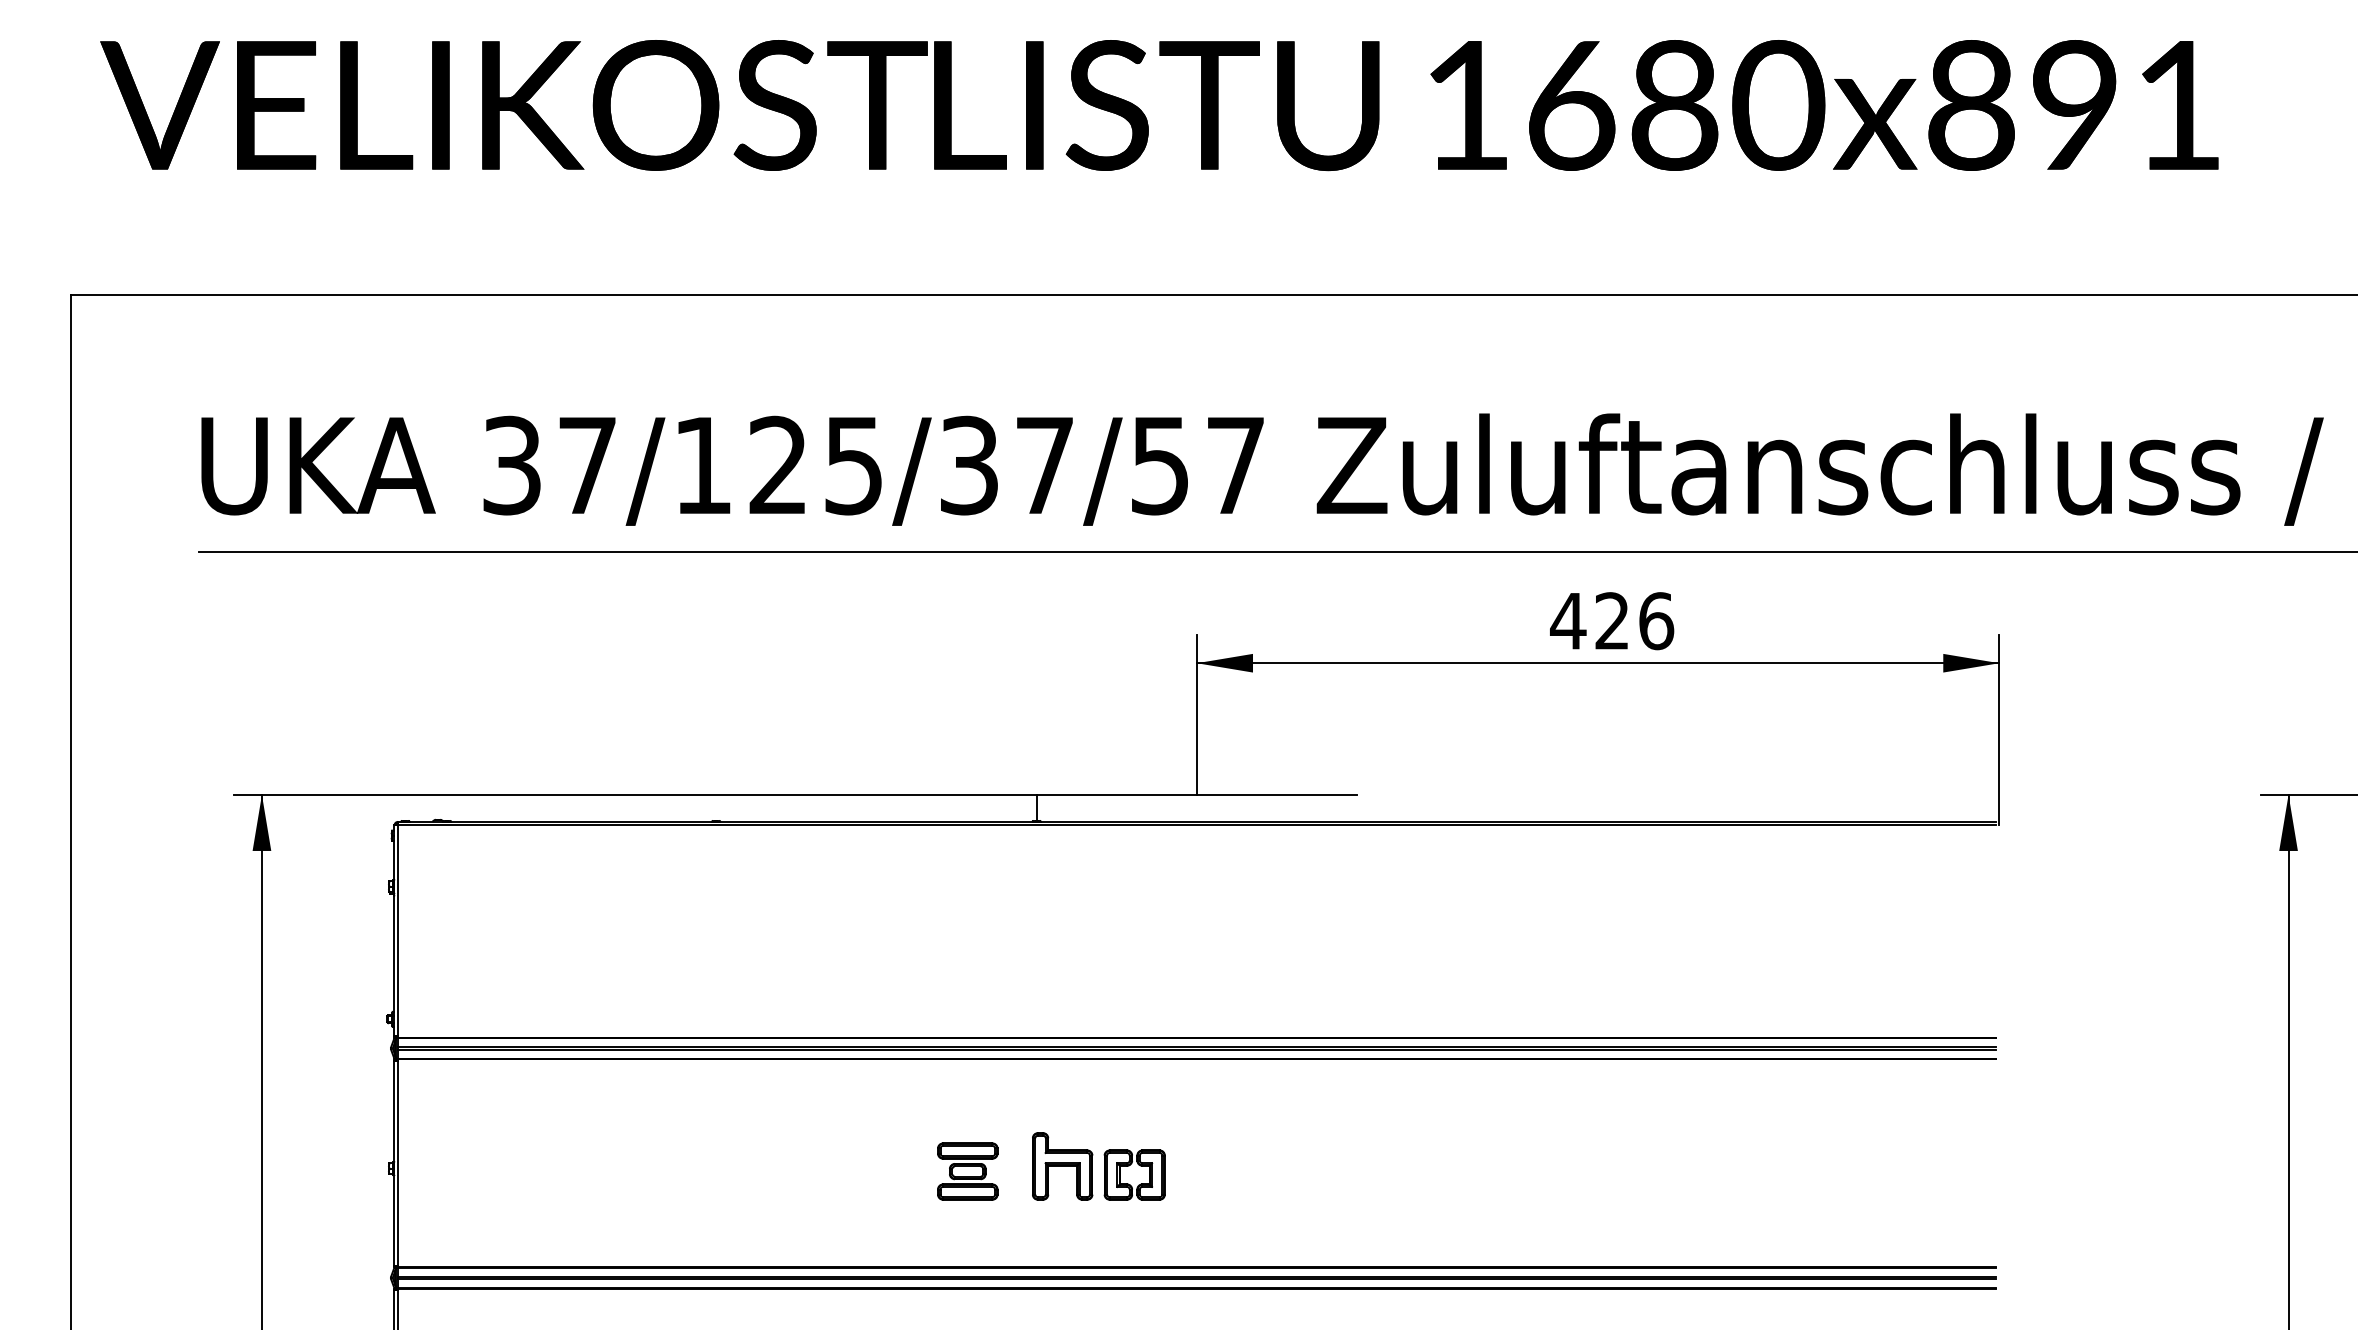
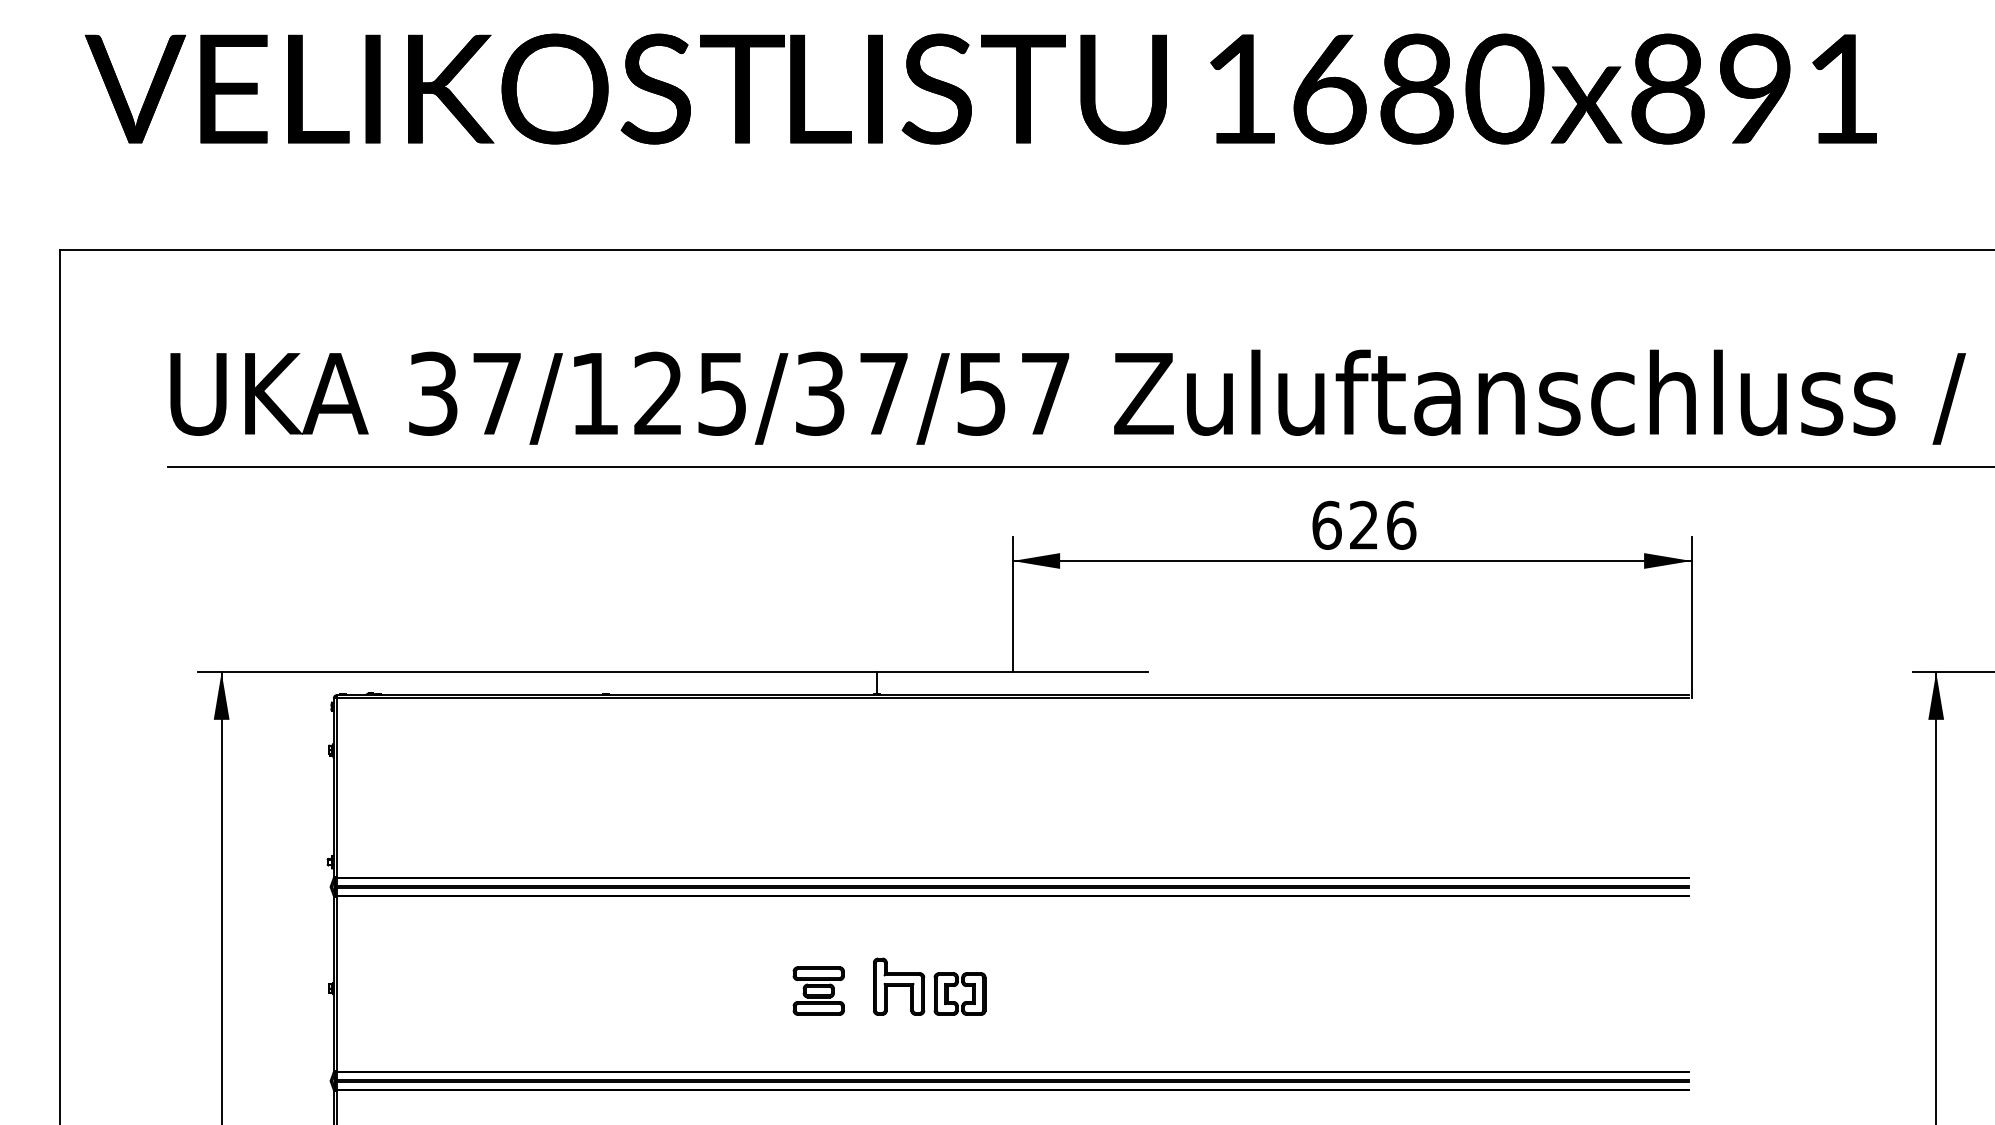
text: (1567, 620) -> (1326, 524), 426 -> 626

